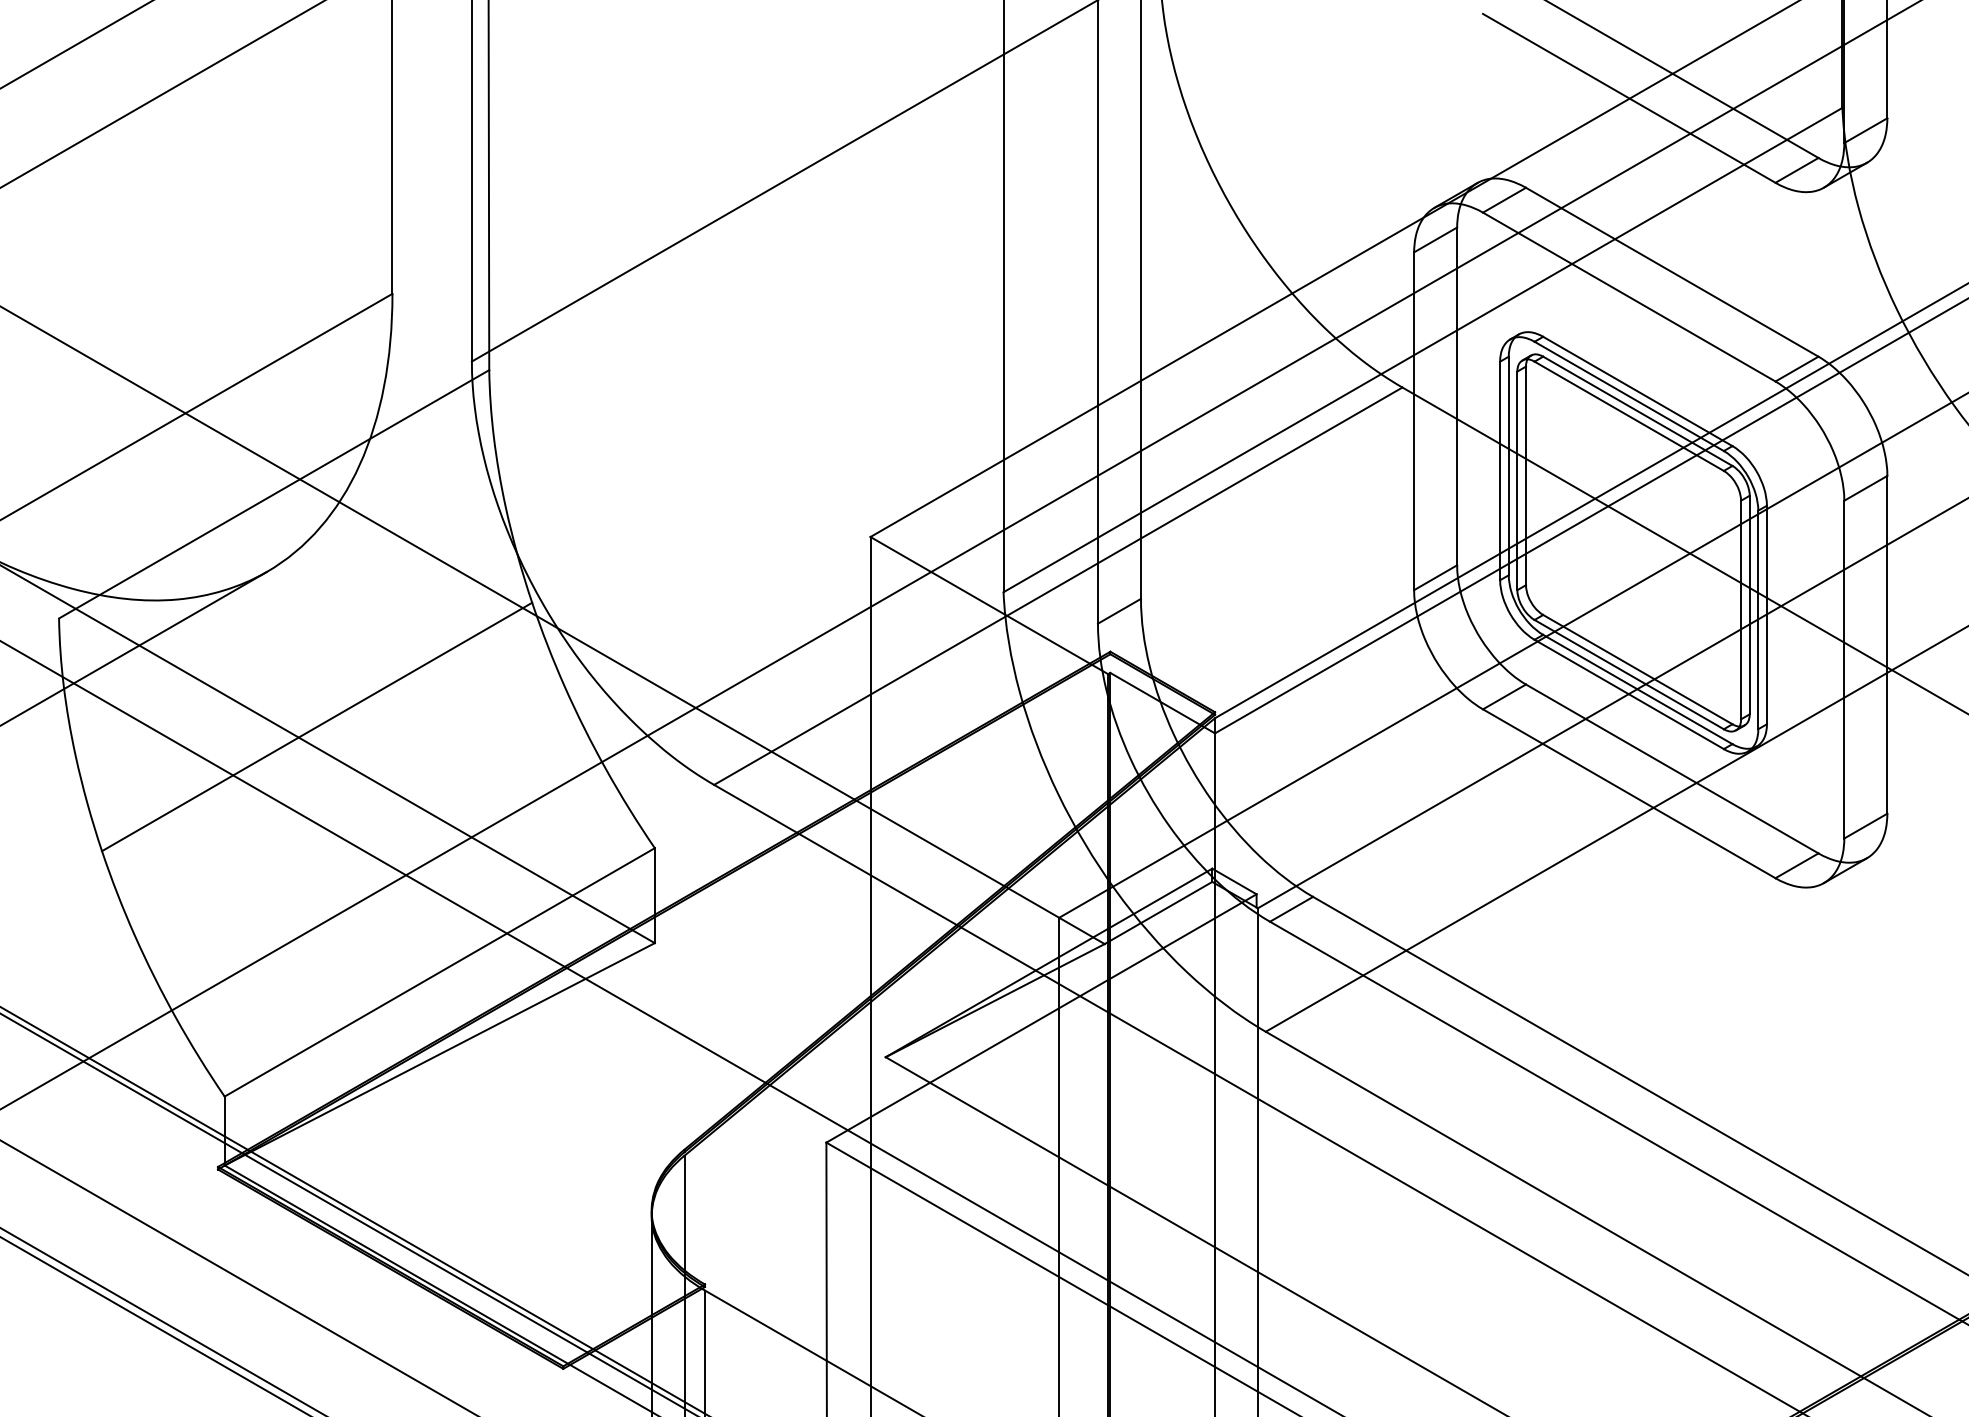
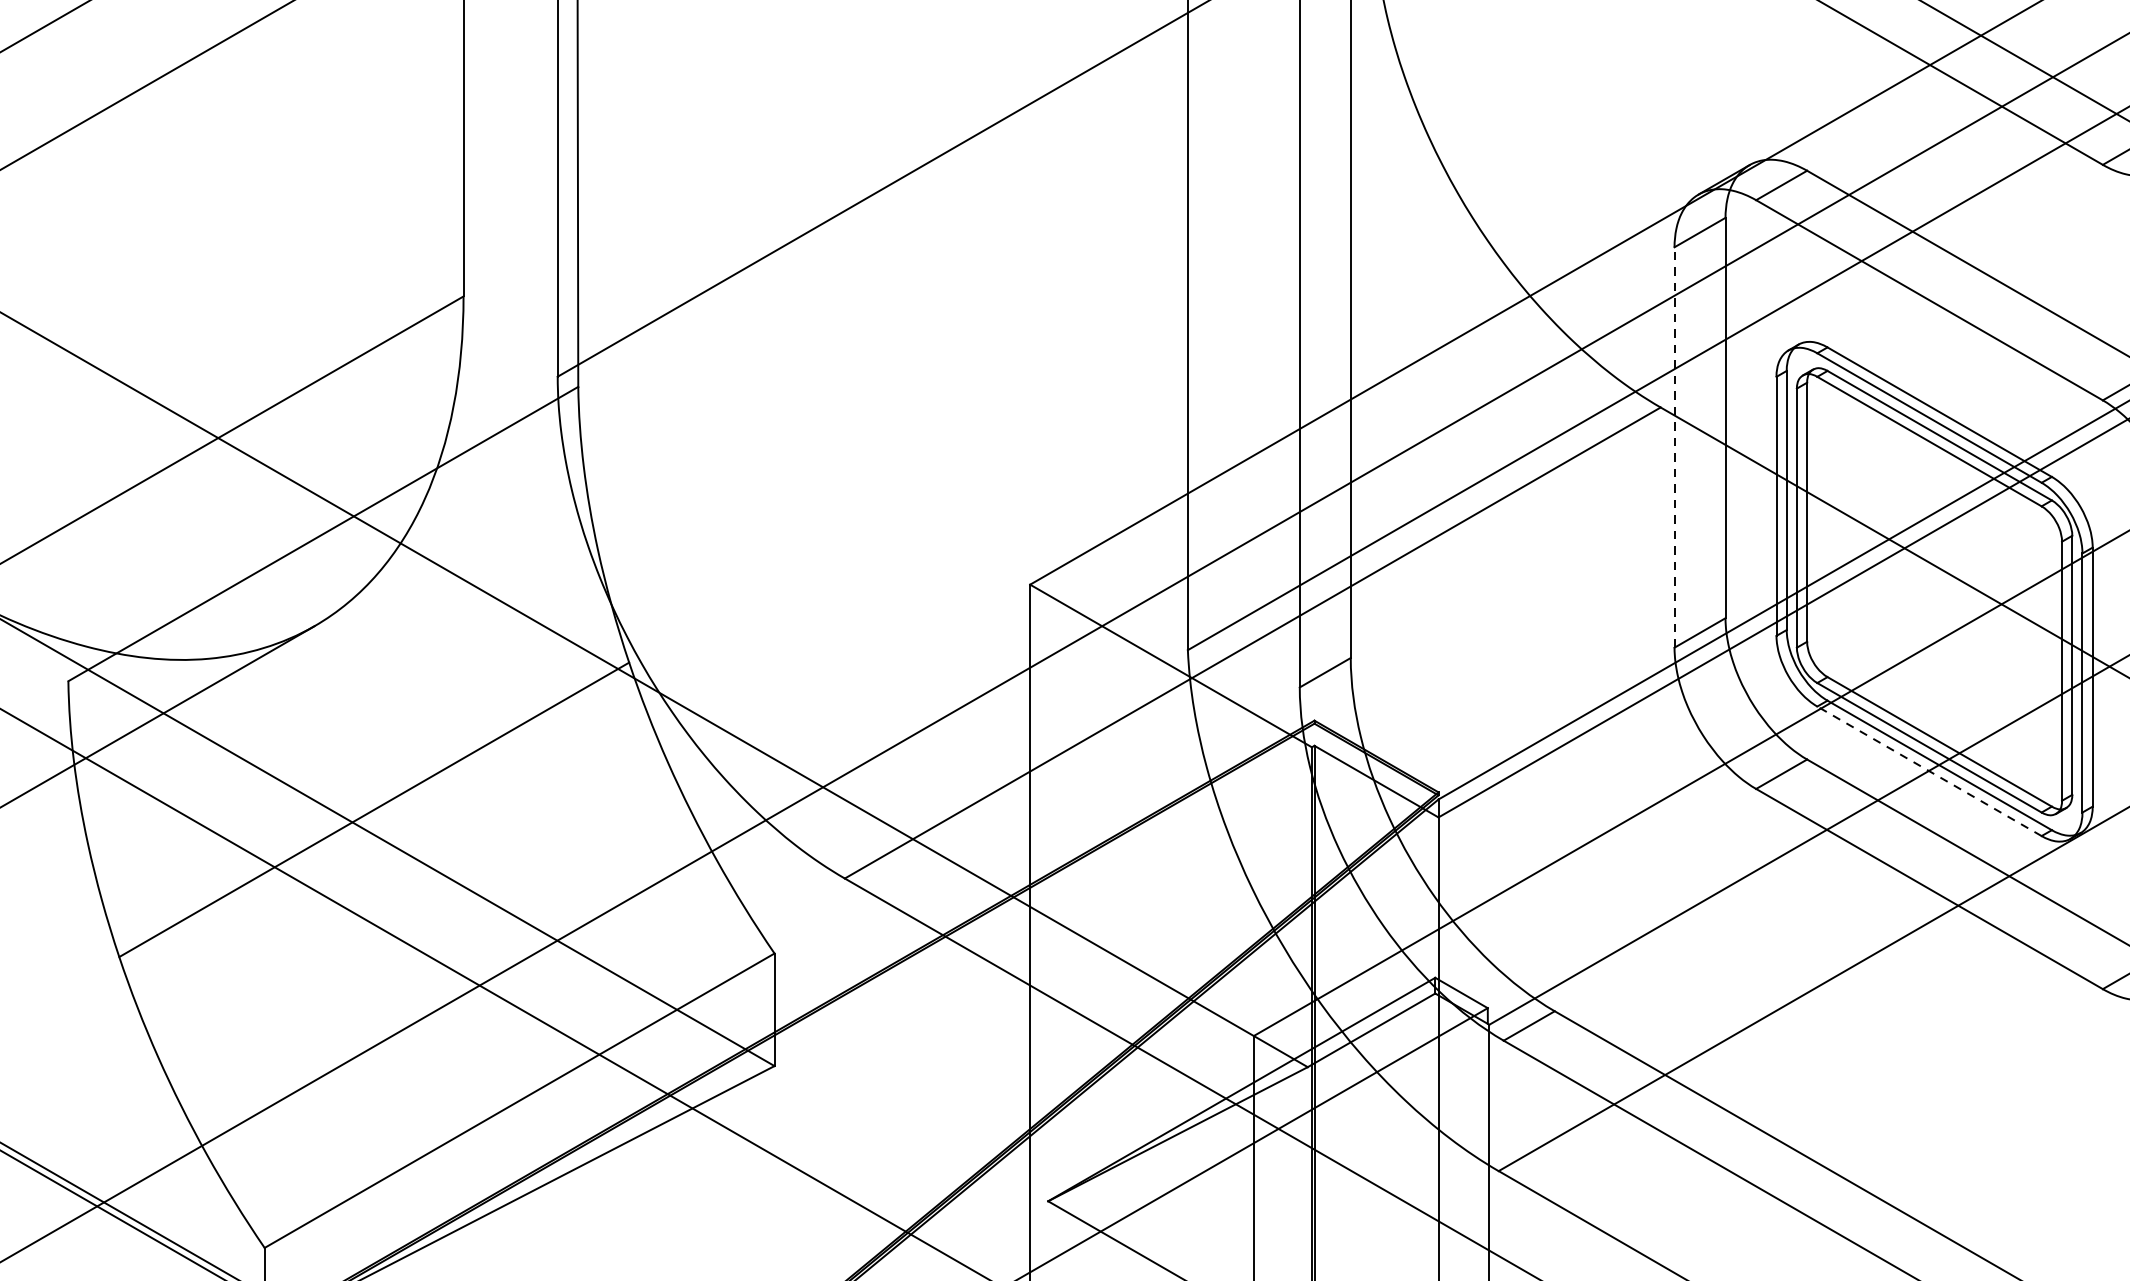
line: (1414, 421) -> (1674, 447), solid -> dashed
line: (1628, 694) -> (1928, 771), solid -> dashed

